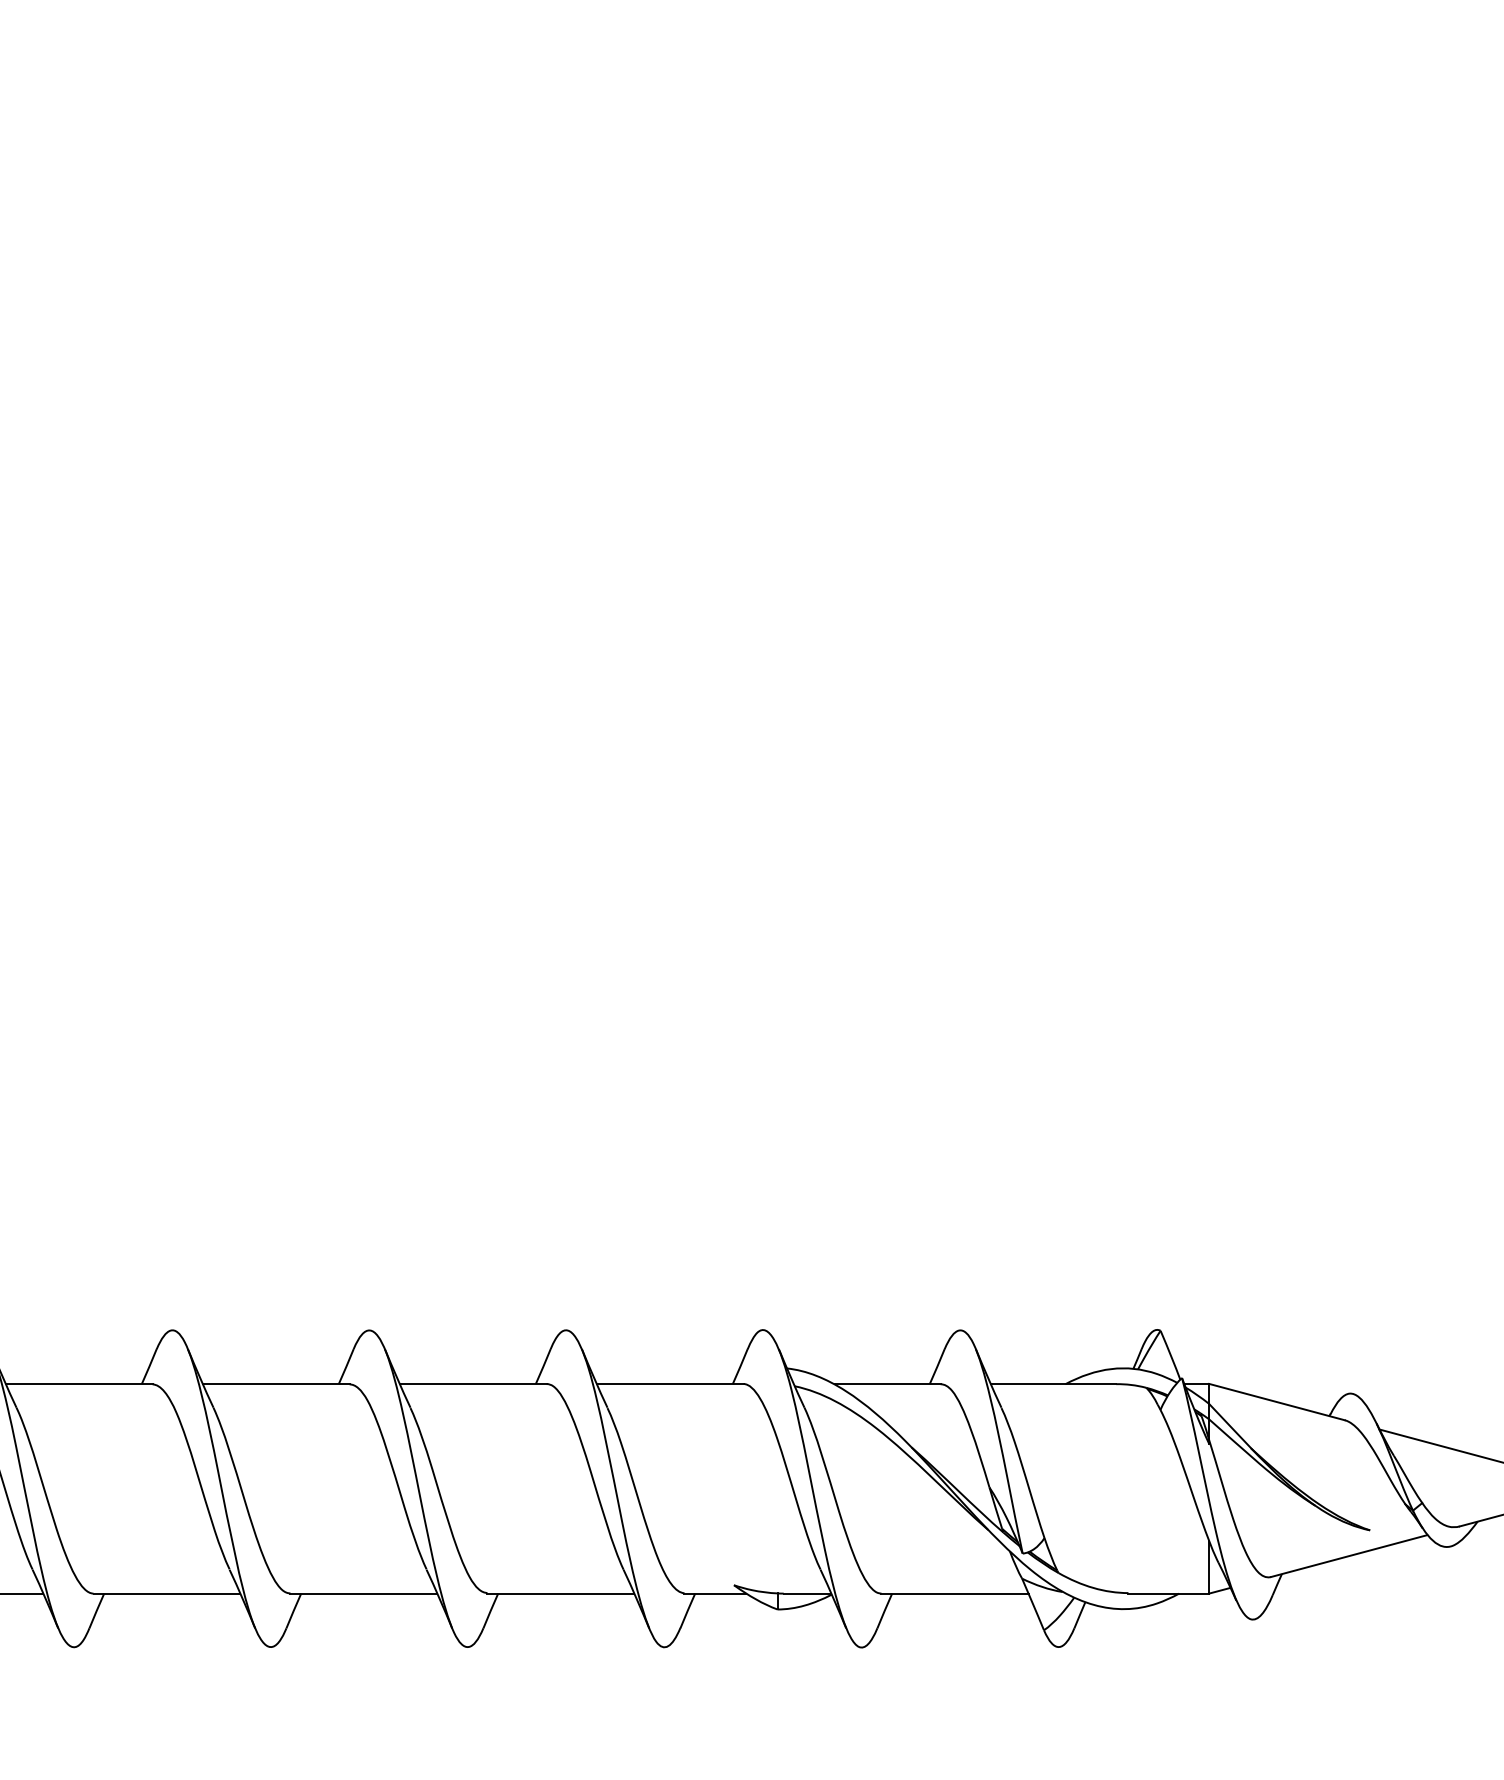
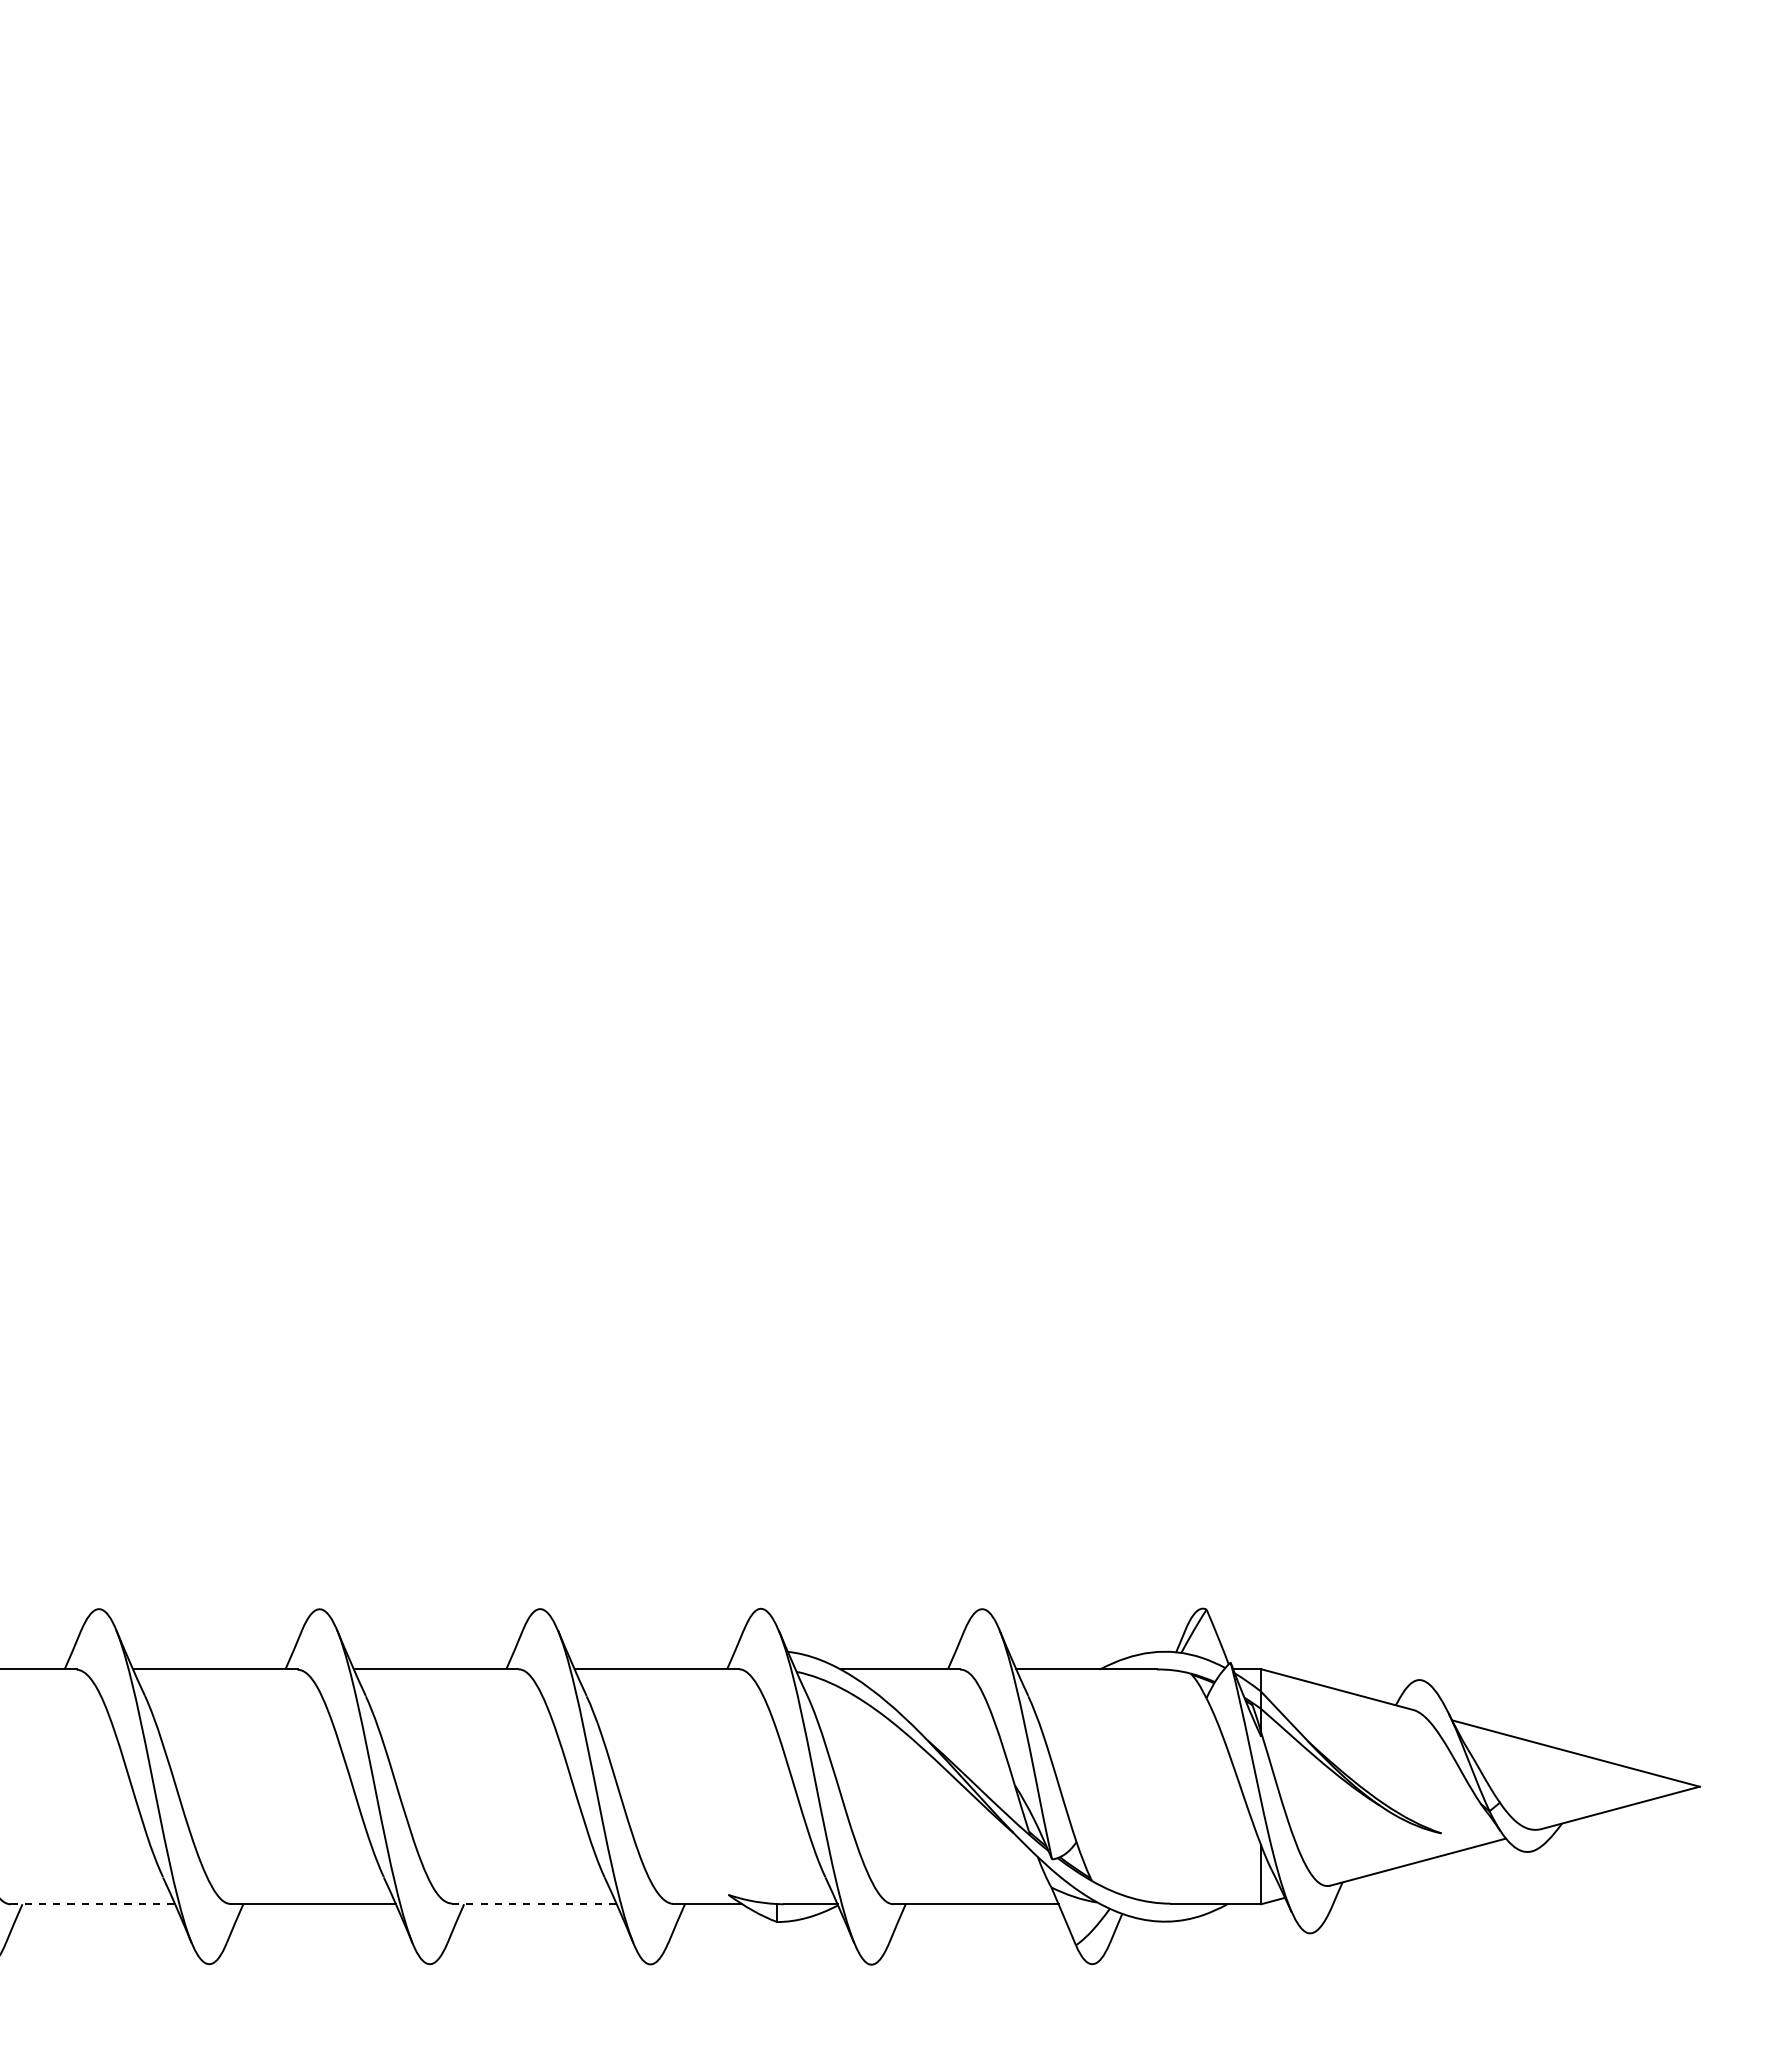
line: (167, 1593) -> (93, 1904), solid -> dashed
line: (560, 1593) -> (534, 1904), solid -> dashed

